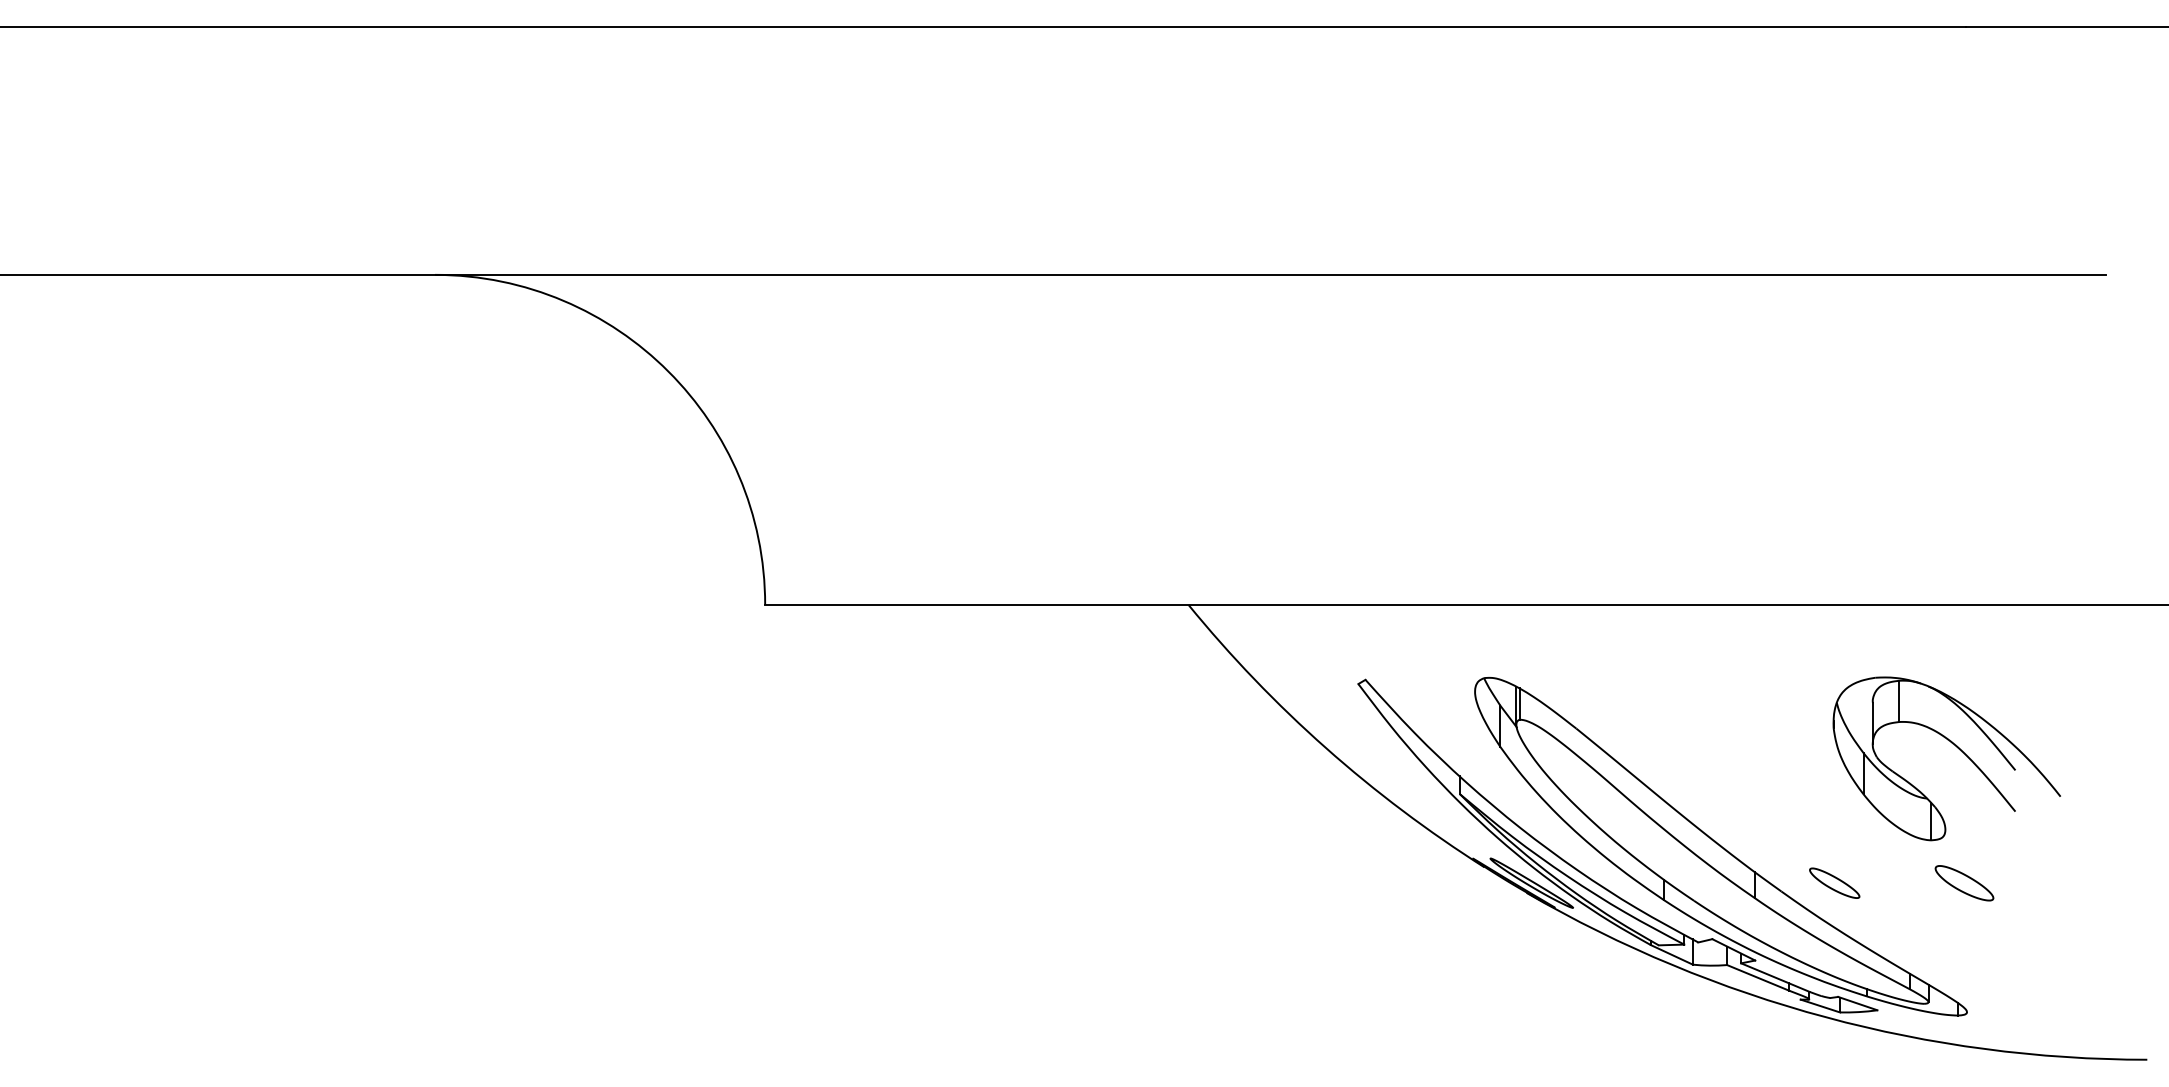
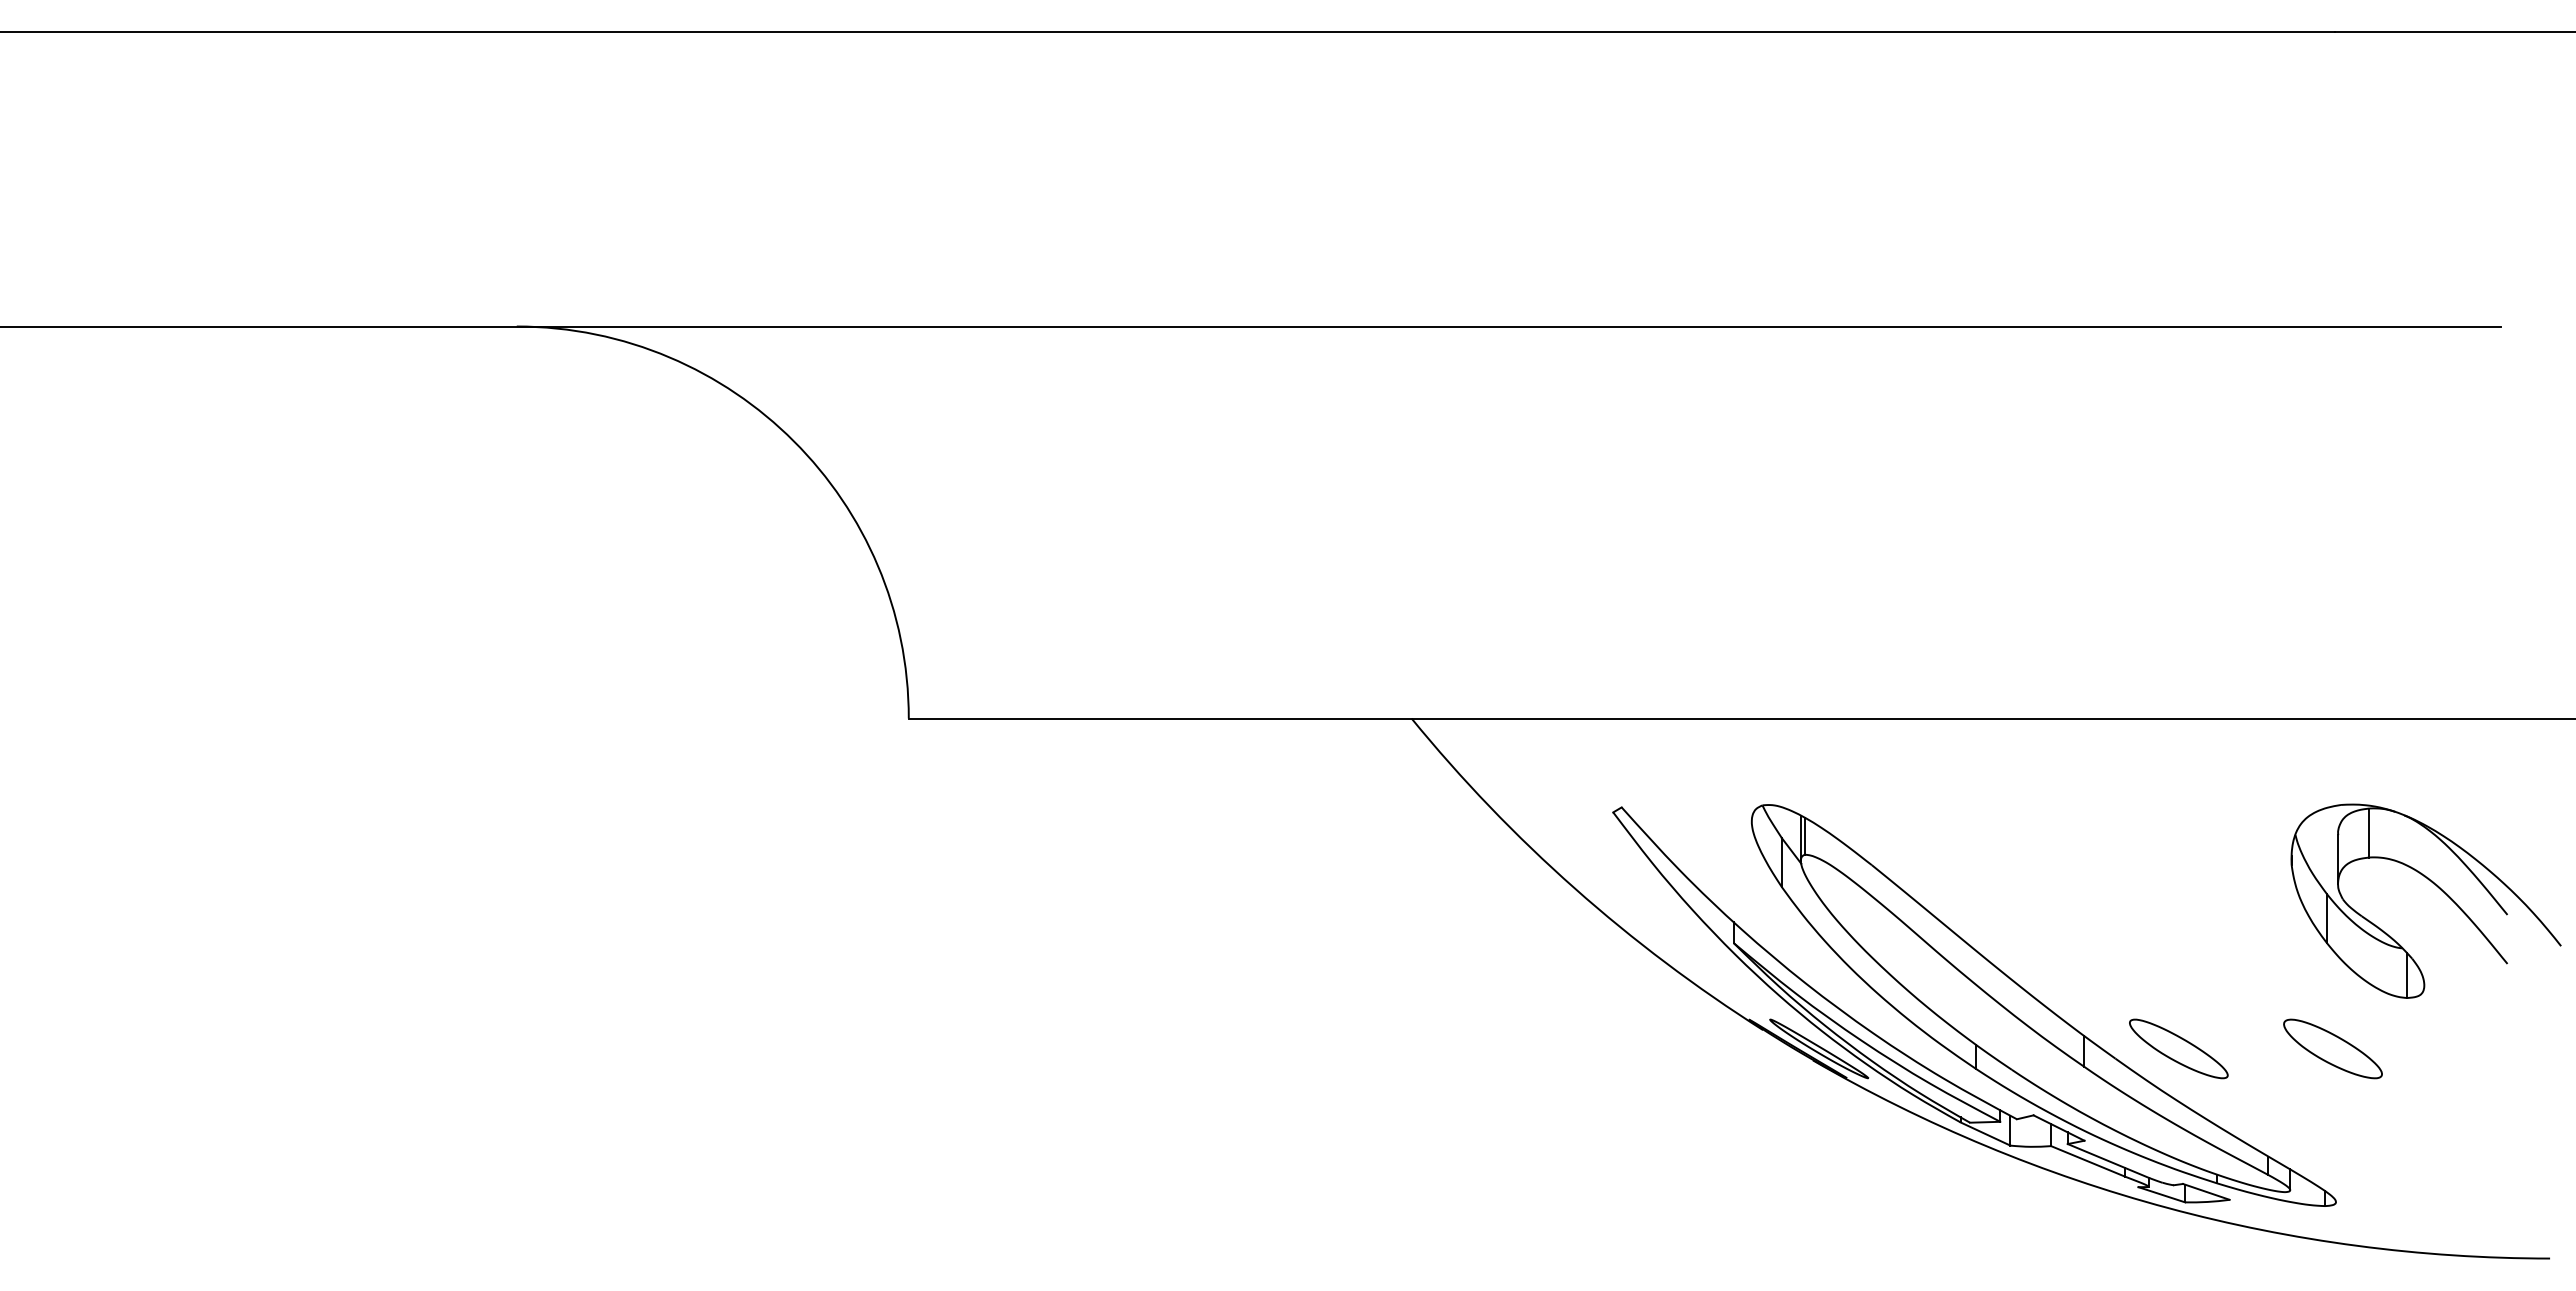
part: (1956, 747) -> (2437, 887), moved
part: (1834, 882) -> (2178, 1048), size x1.67
part: (1964, 882) -> (2332, 1048), size x1.43

